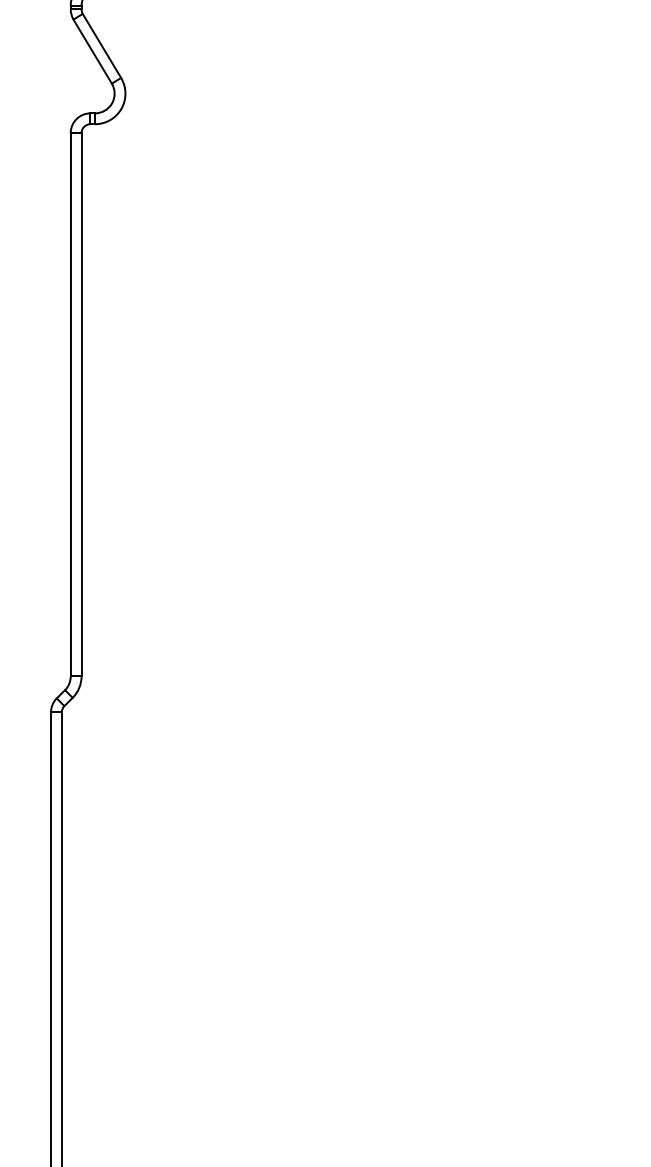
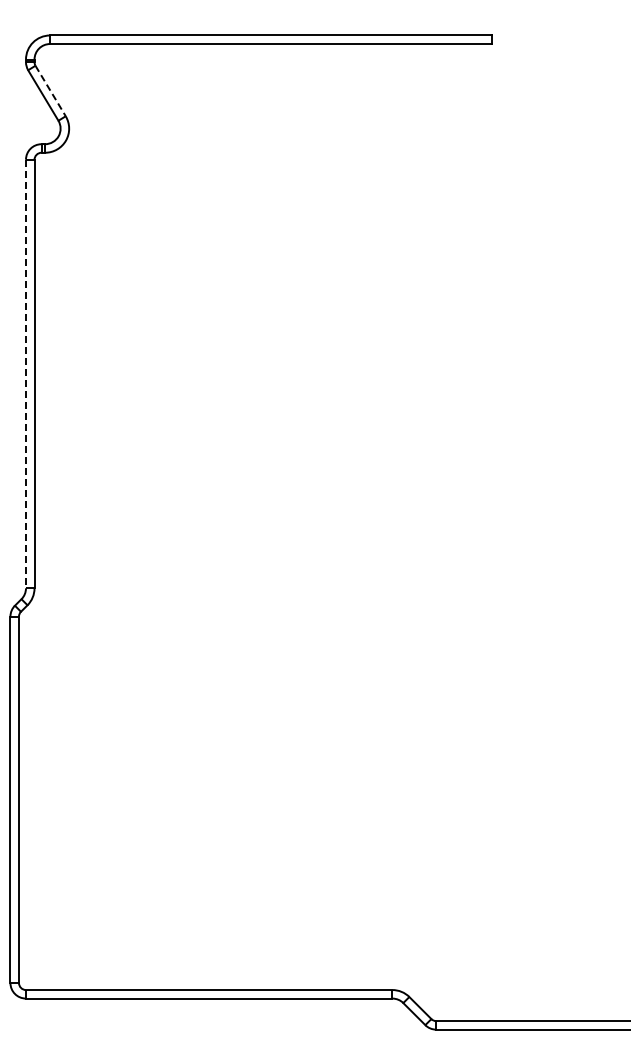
line: (101, 46) -> (50, 91), solid -> dashed
line: (71, 405) -> (26, 374), solid -> dashed

